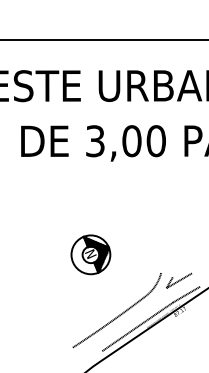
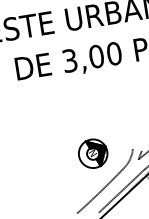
part: (90, 254) -> (92, 153), moved

